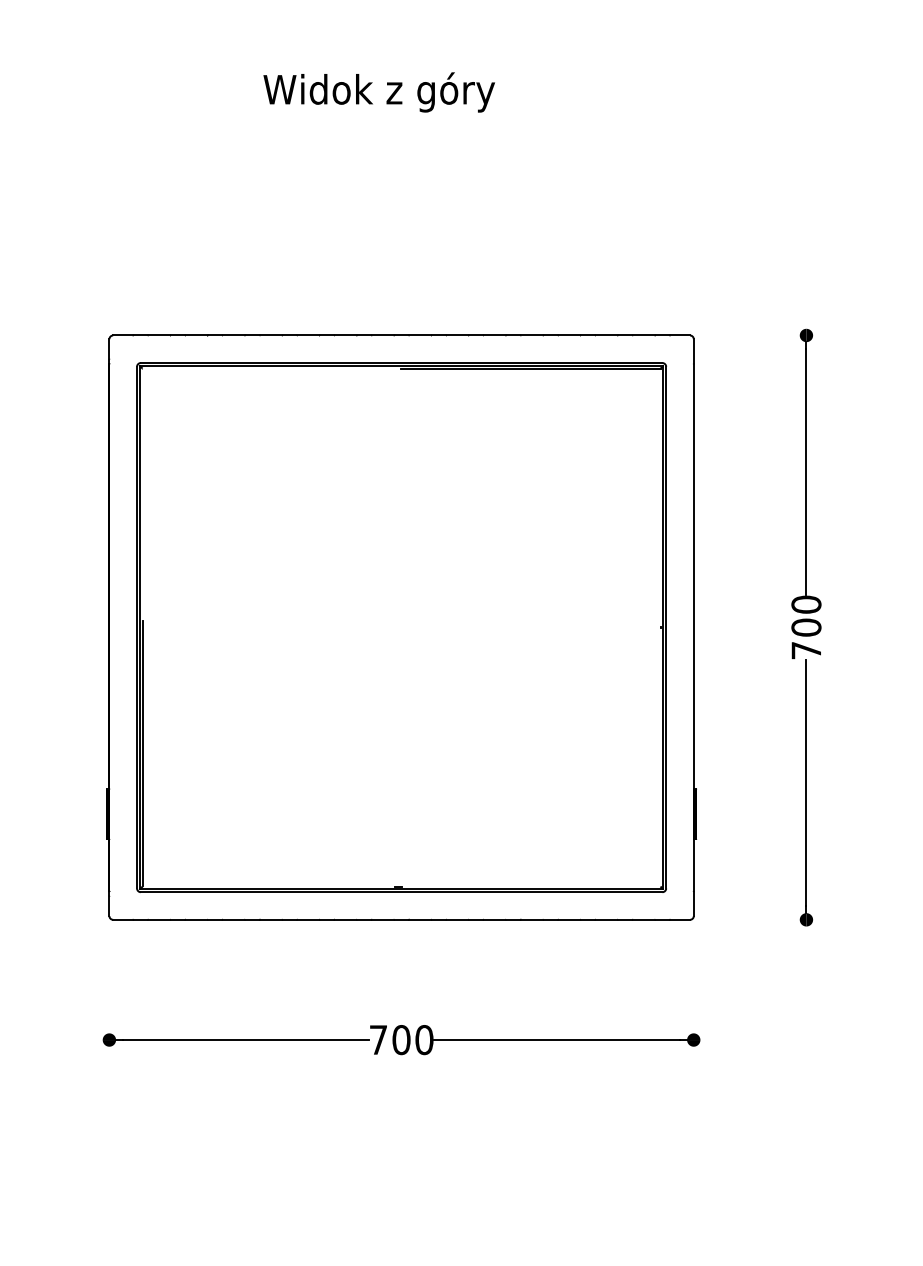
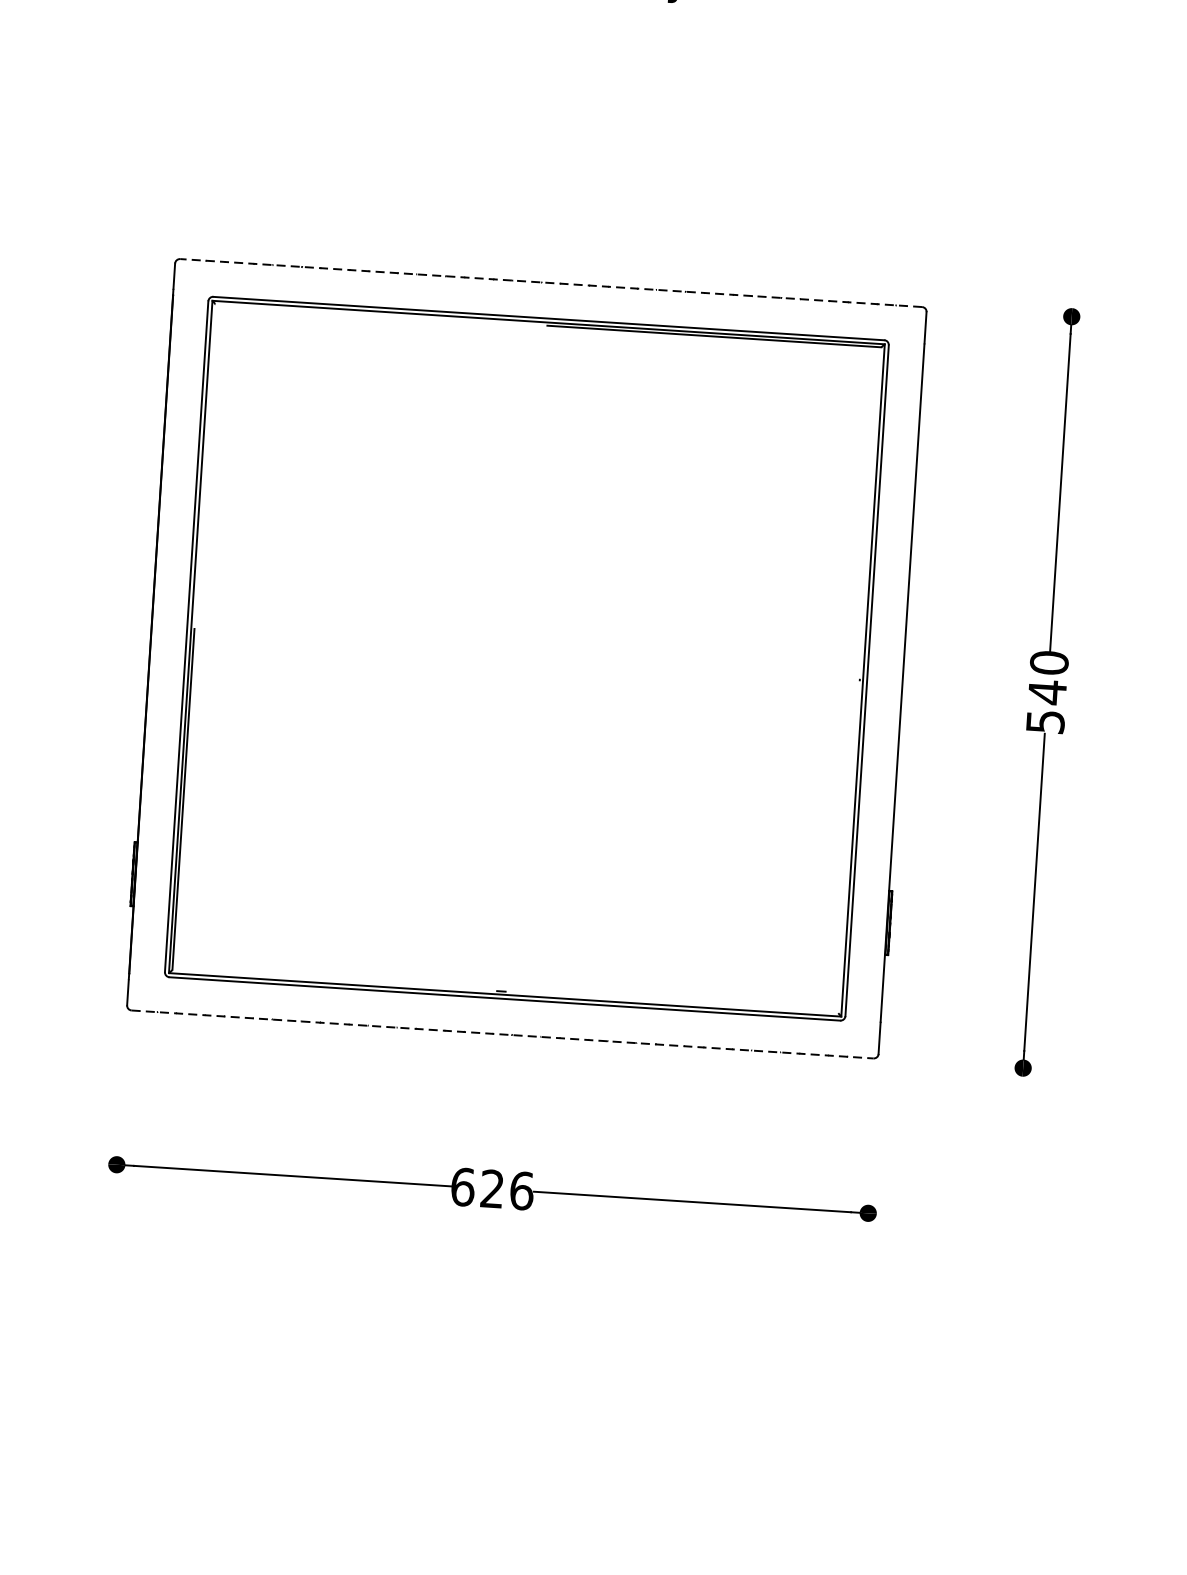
line: (401, 335) -> (551, 283), solid -> dashed
text: (806, 638) -> (1046, 706), 700 -> 540
line: (402, 919) -> (503, 1034), solid -> dashed
text: (401, 1040) -> (492, 1189), 700 -> 626

